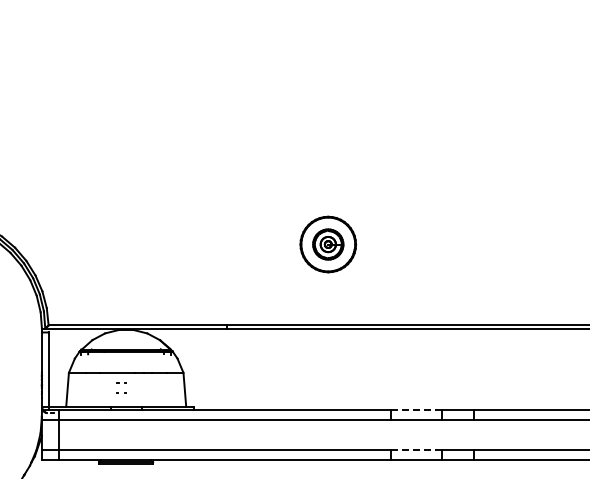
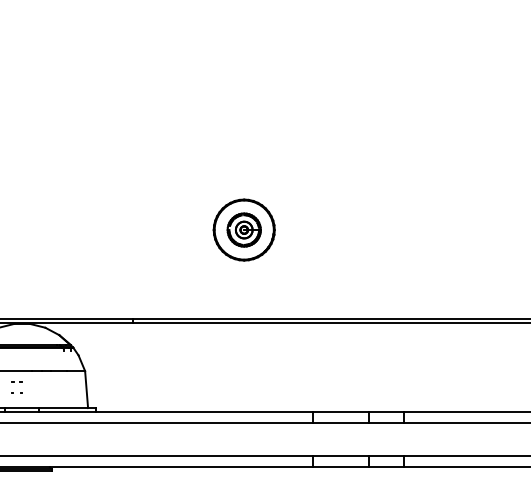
line: (416, 409) -> (341, 411), dashed -> solid
line: (416, 450) -> (341, 456), dashed -> solid

